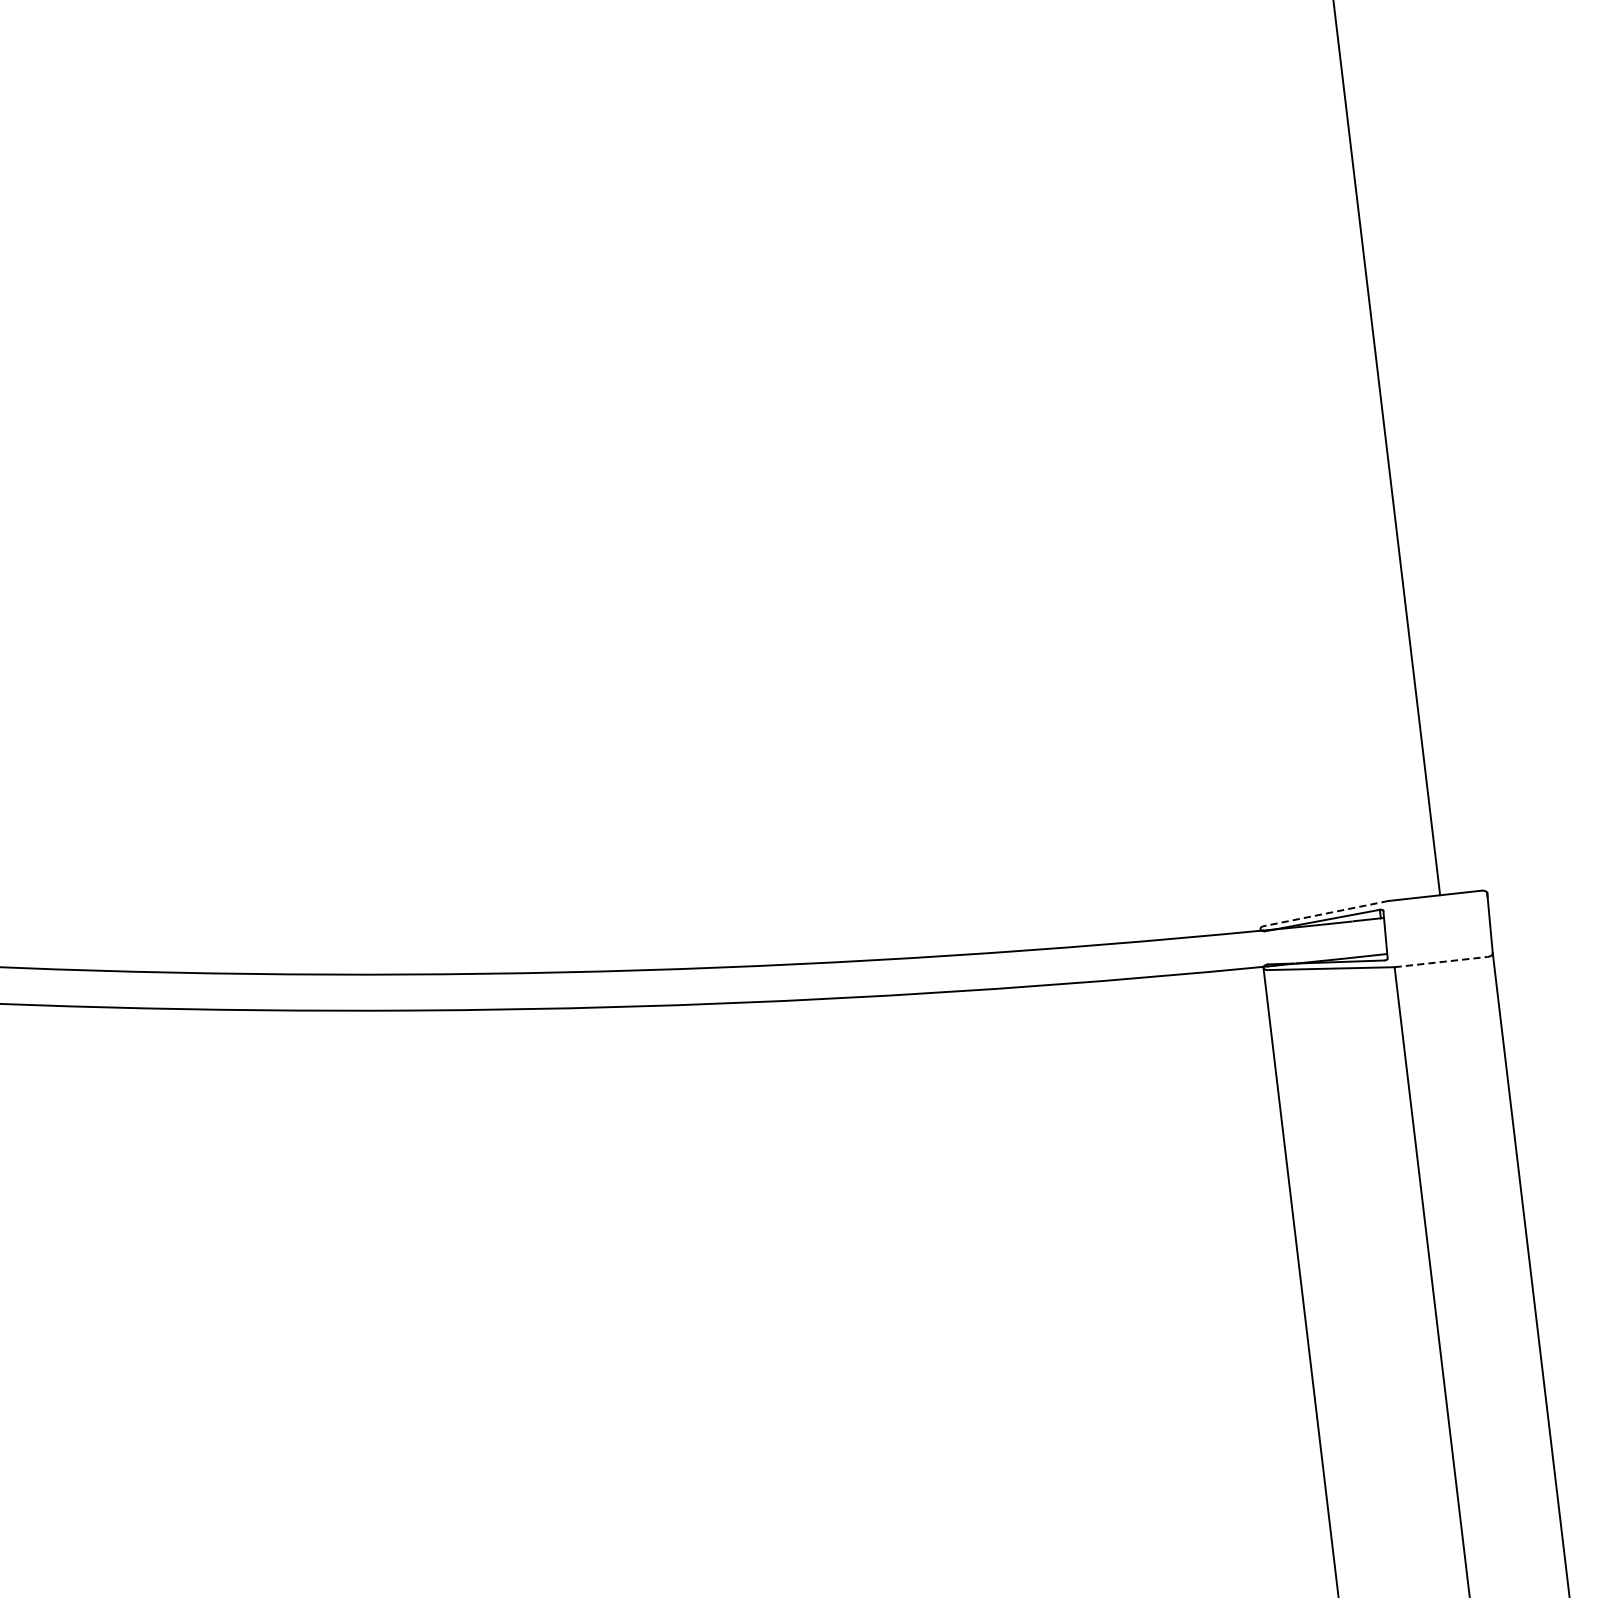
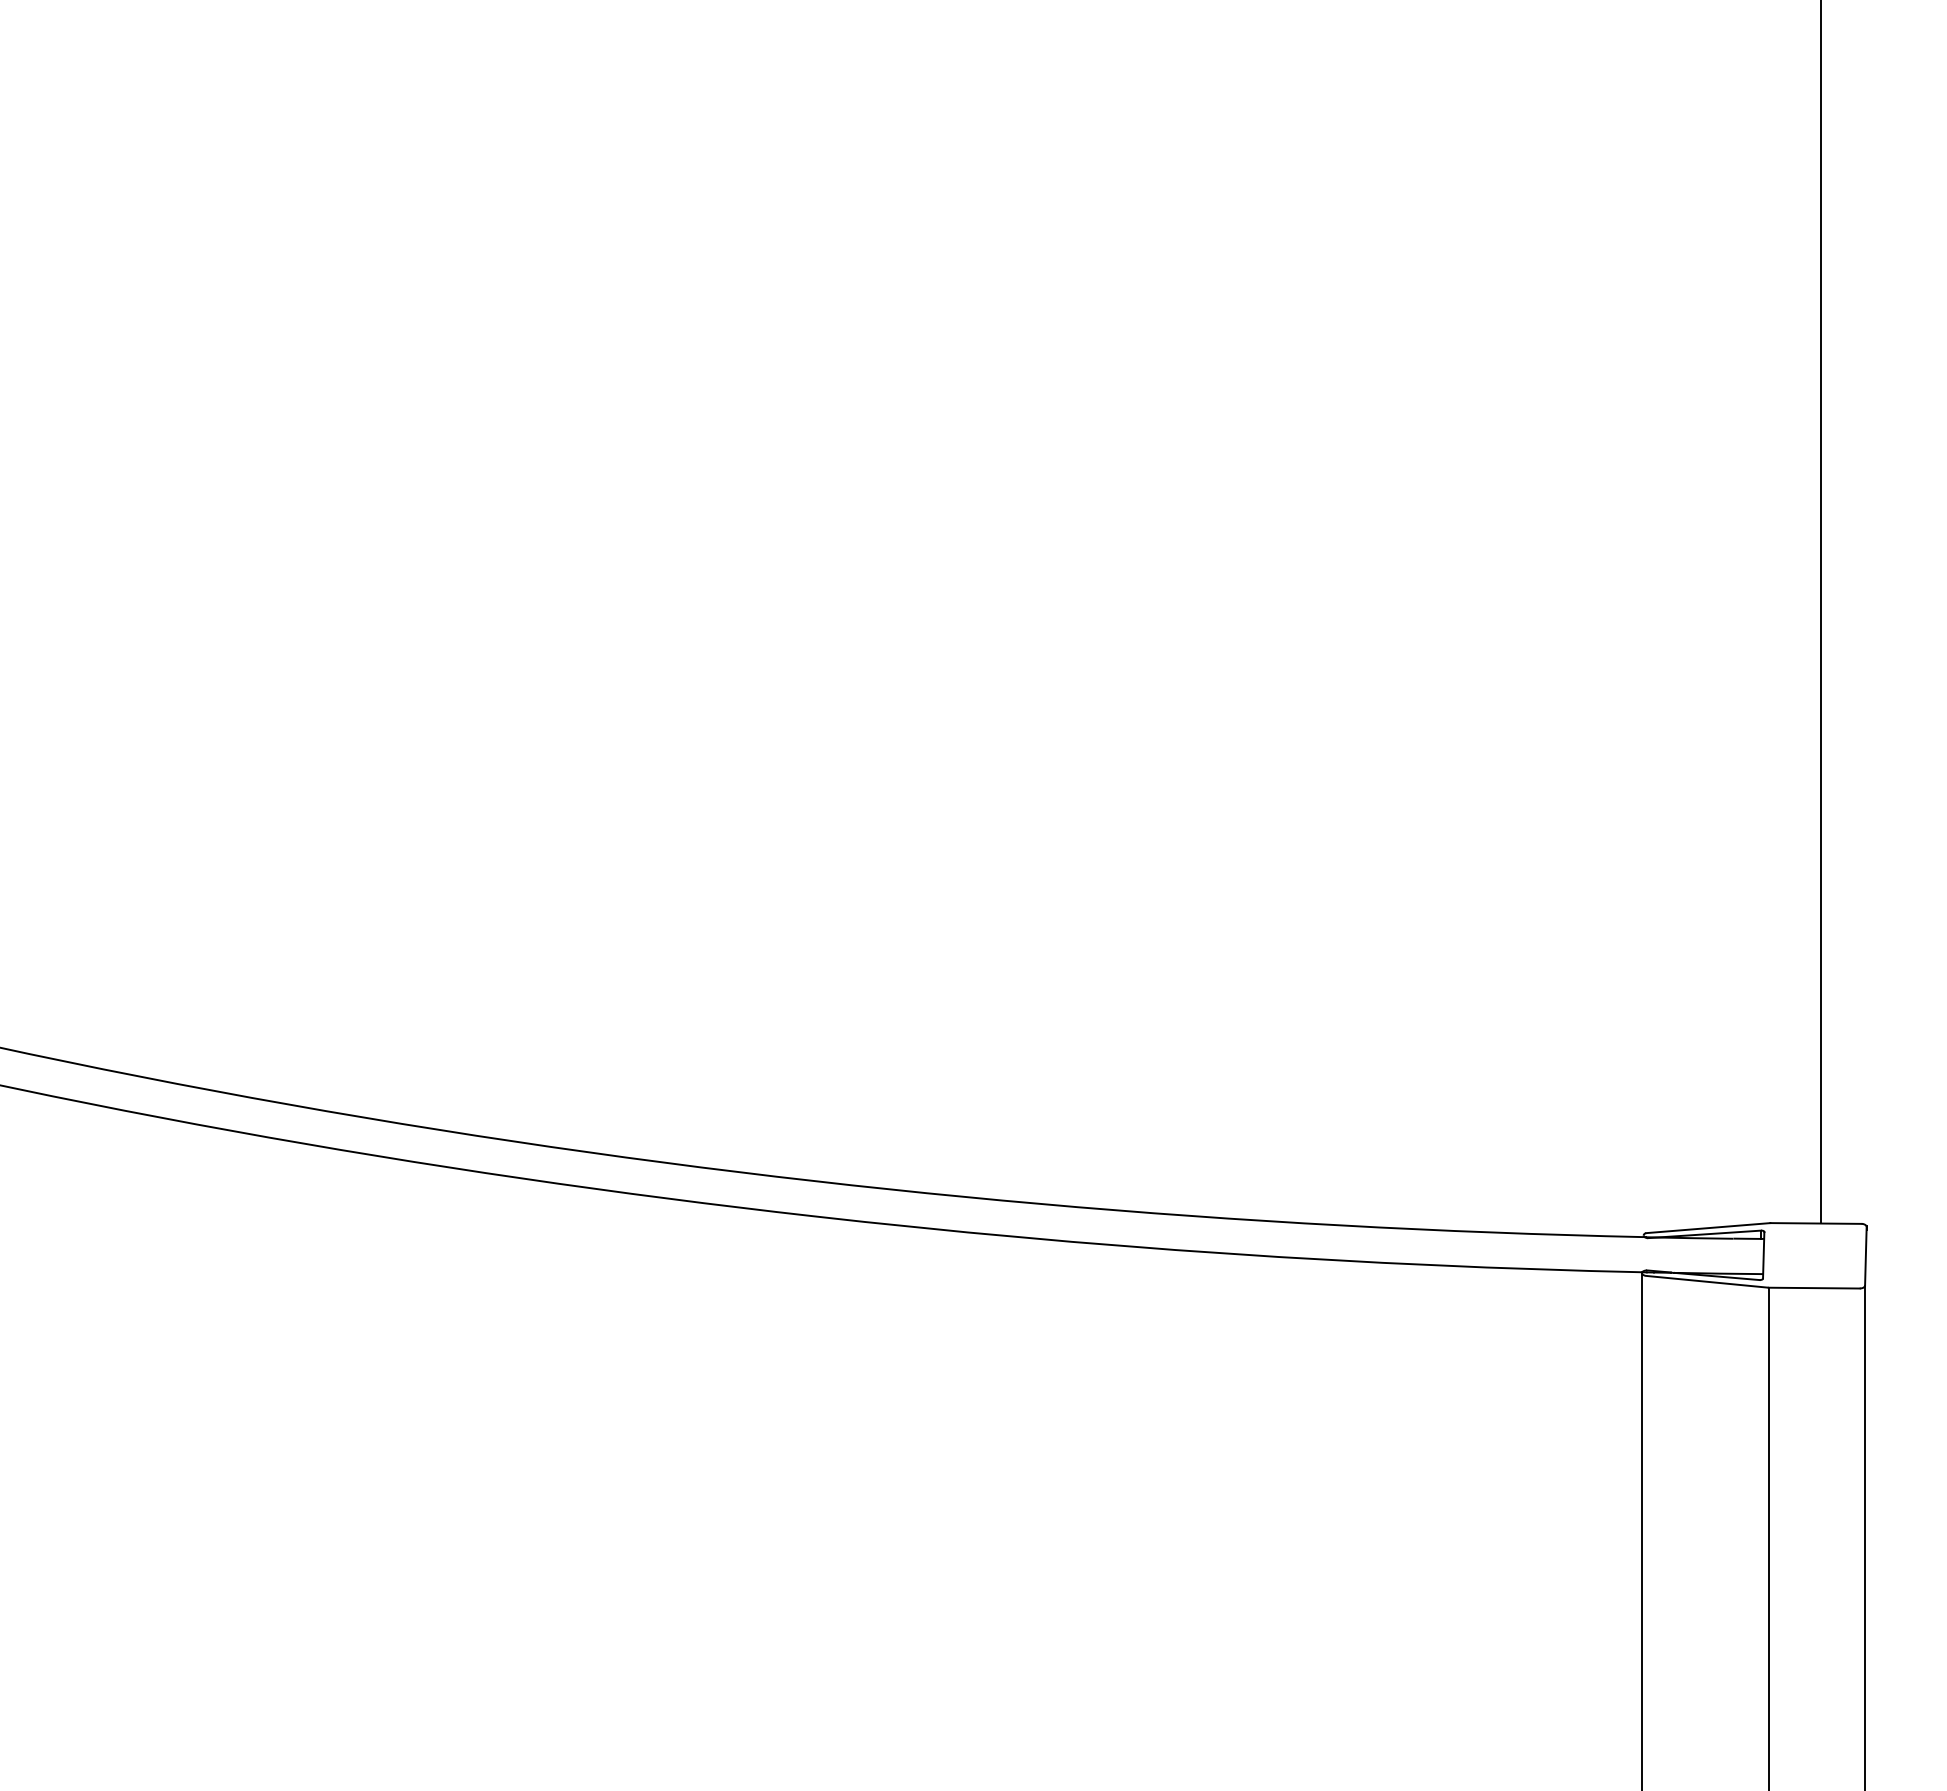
line: (1324, 914) -> (1707, 1228), dashed -> solid
line: (1441, 962) -> (1814, 1288), dashed -> solid

